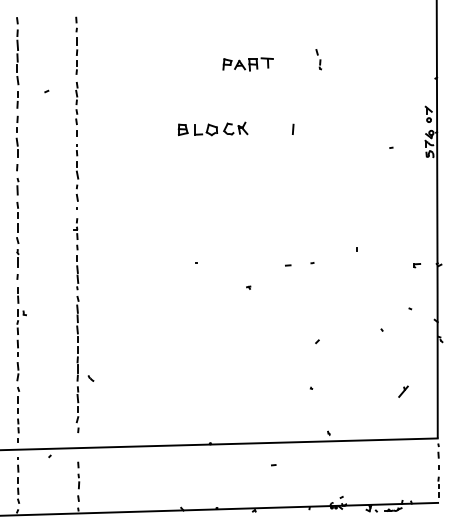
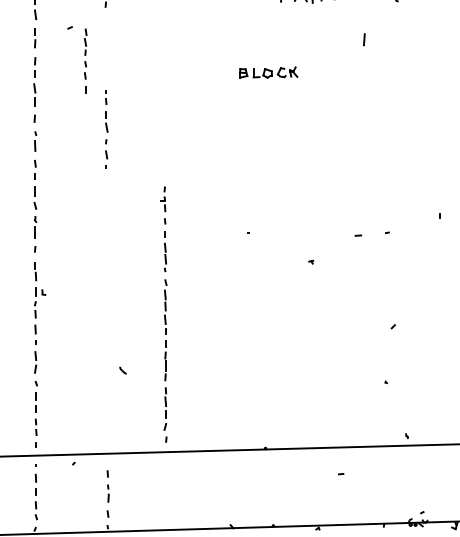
part: (76, 109) -> (85, 61), moved
part: (212, 128) -> (267, 72), size x0.7
line: (293, 128) -> (364, 38), moved
part: (76, 325) -> (164, 314), moved

